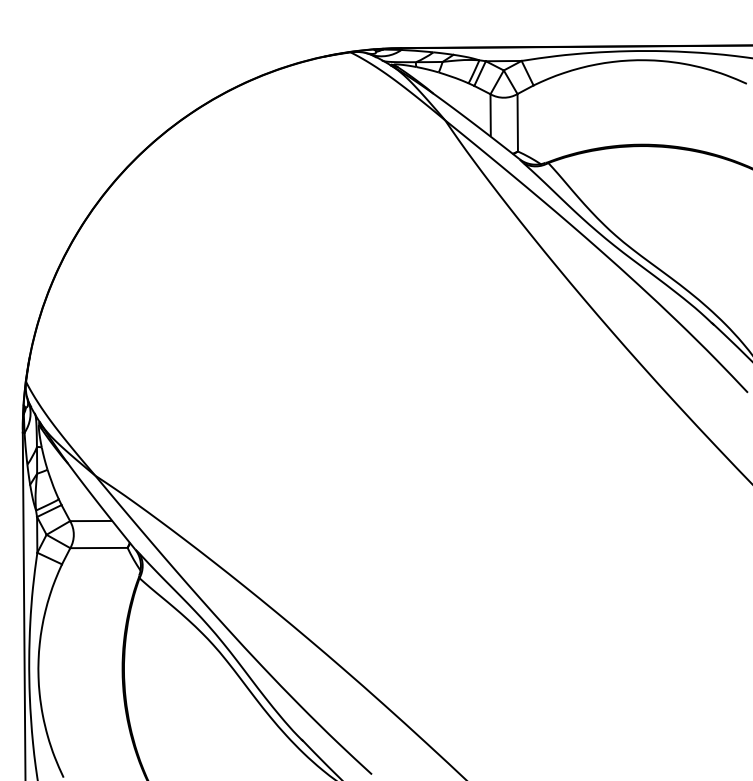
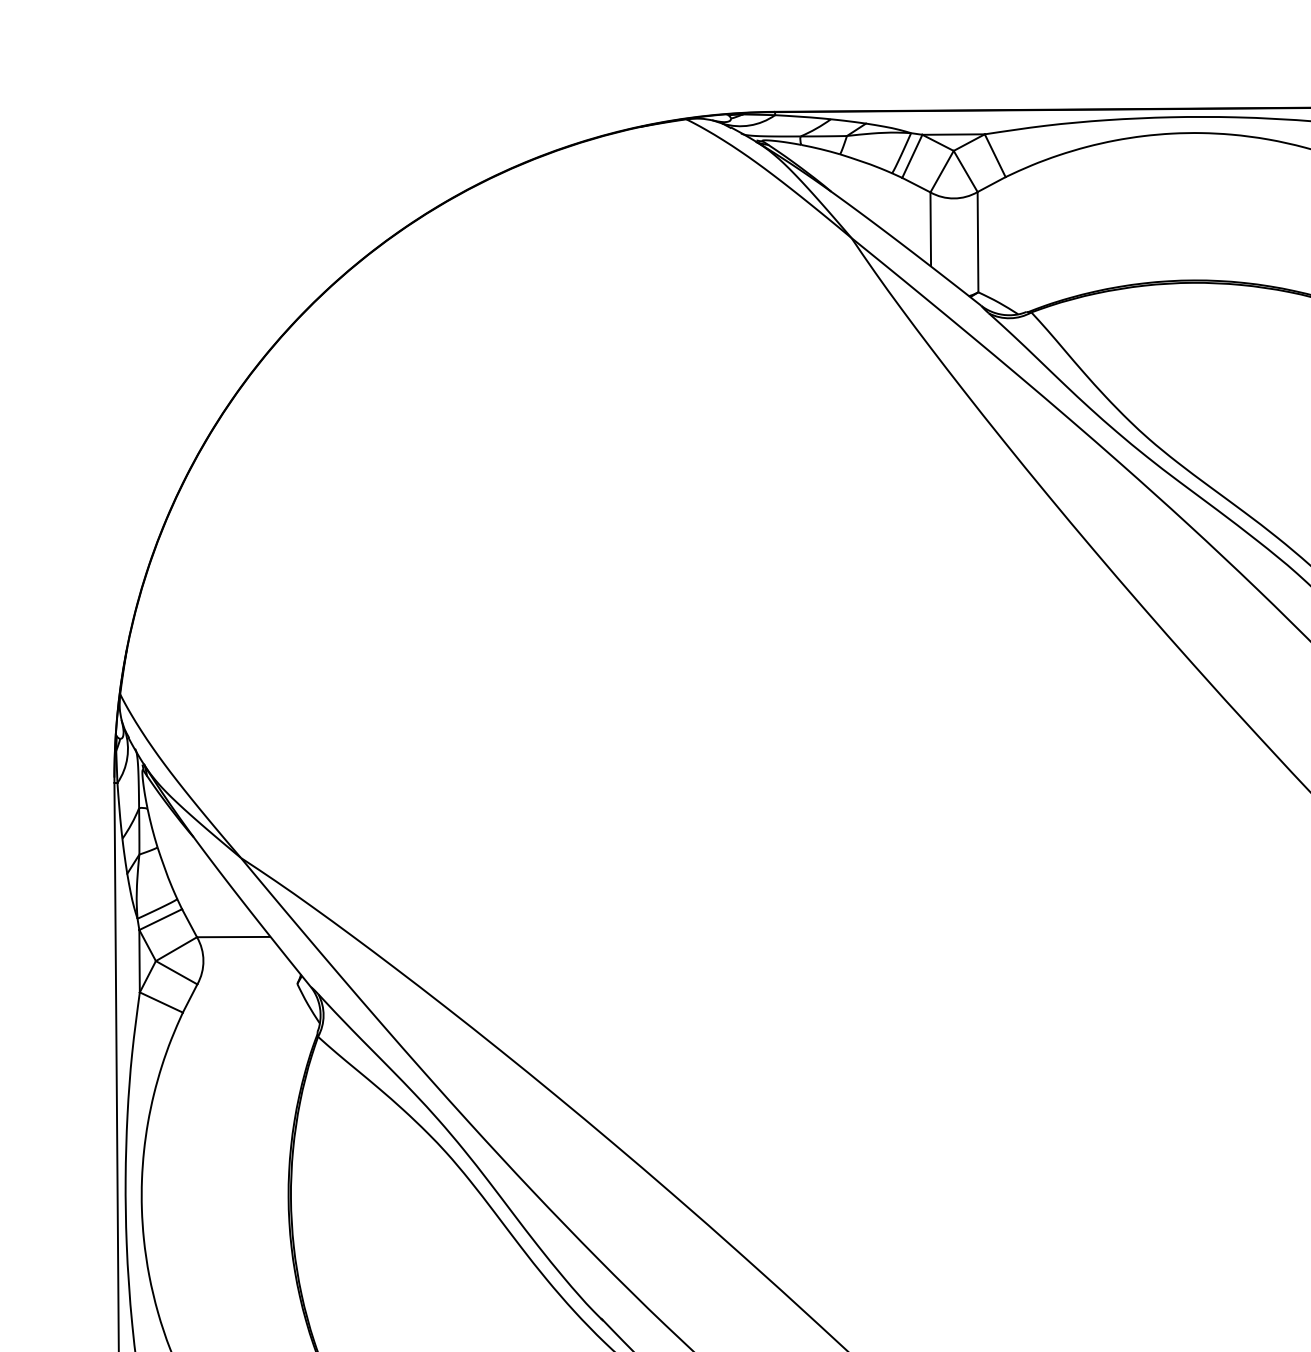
line: (98, 547) -> (246, 983), removed

